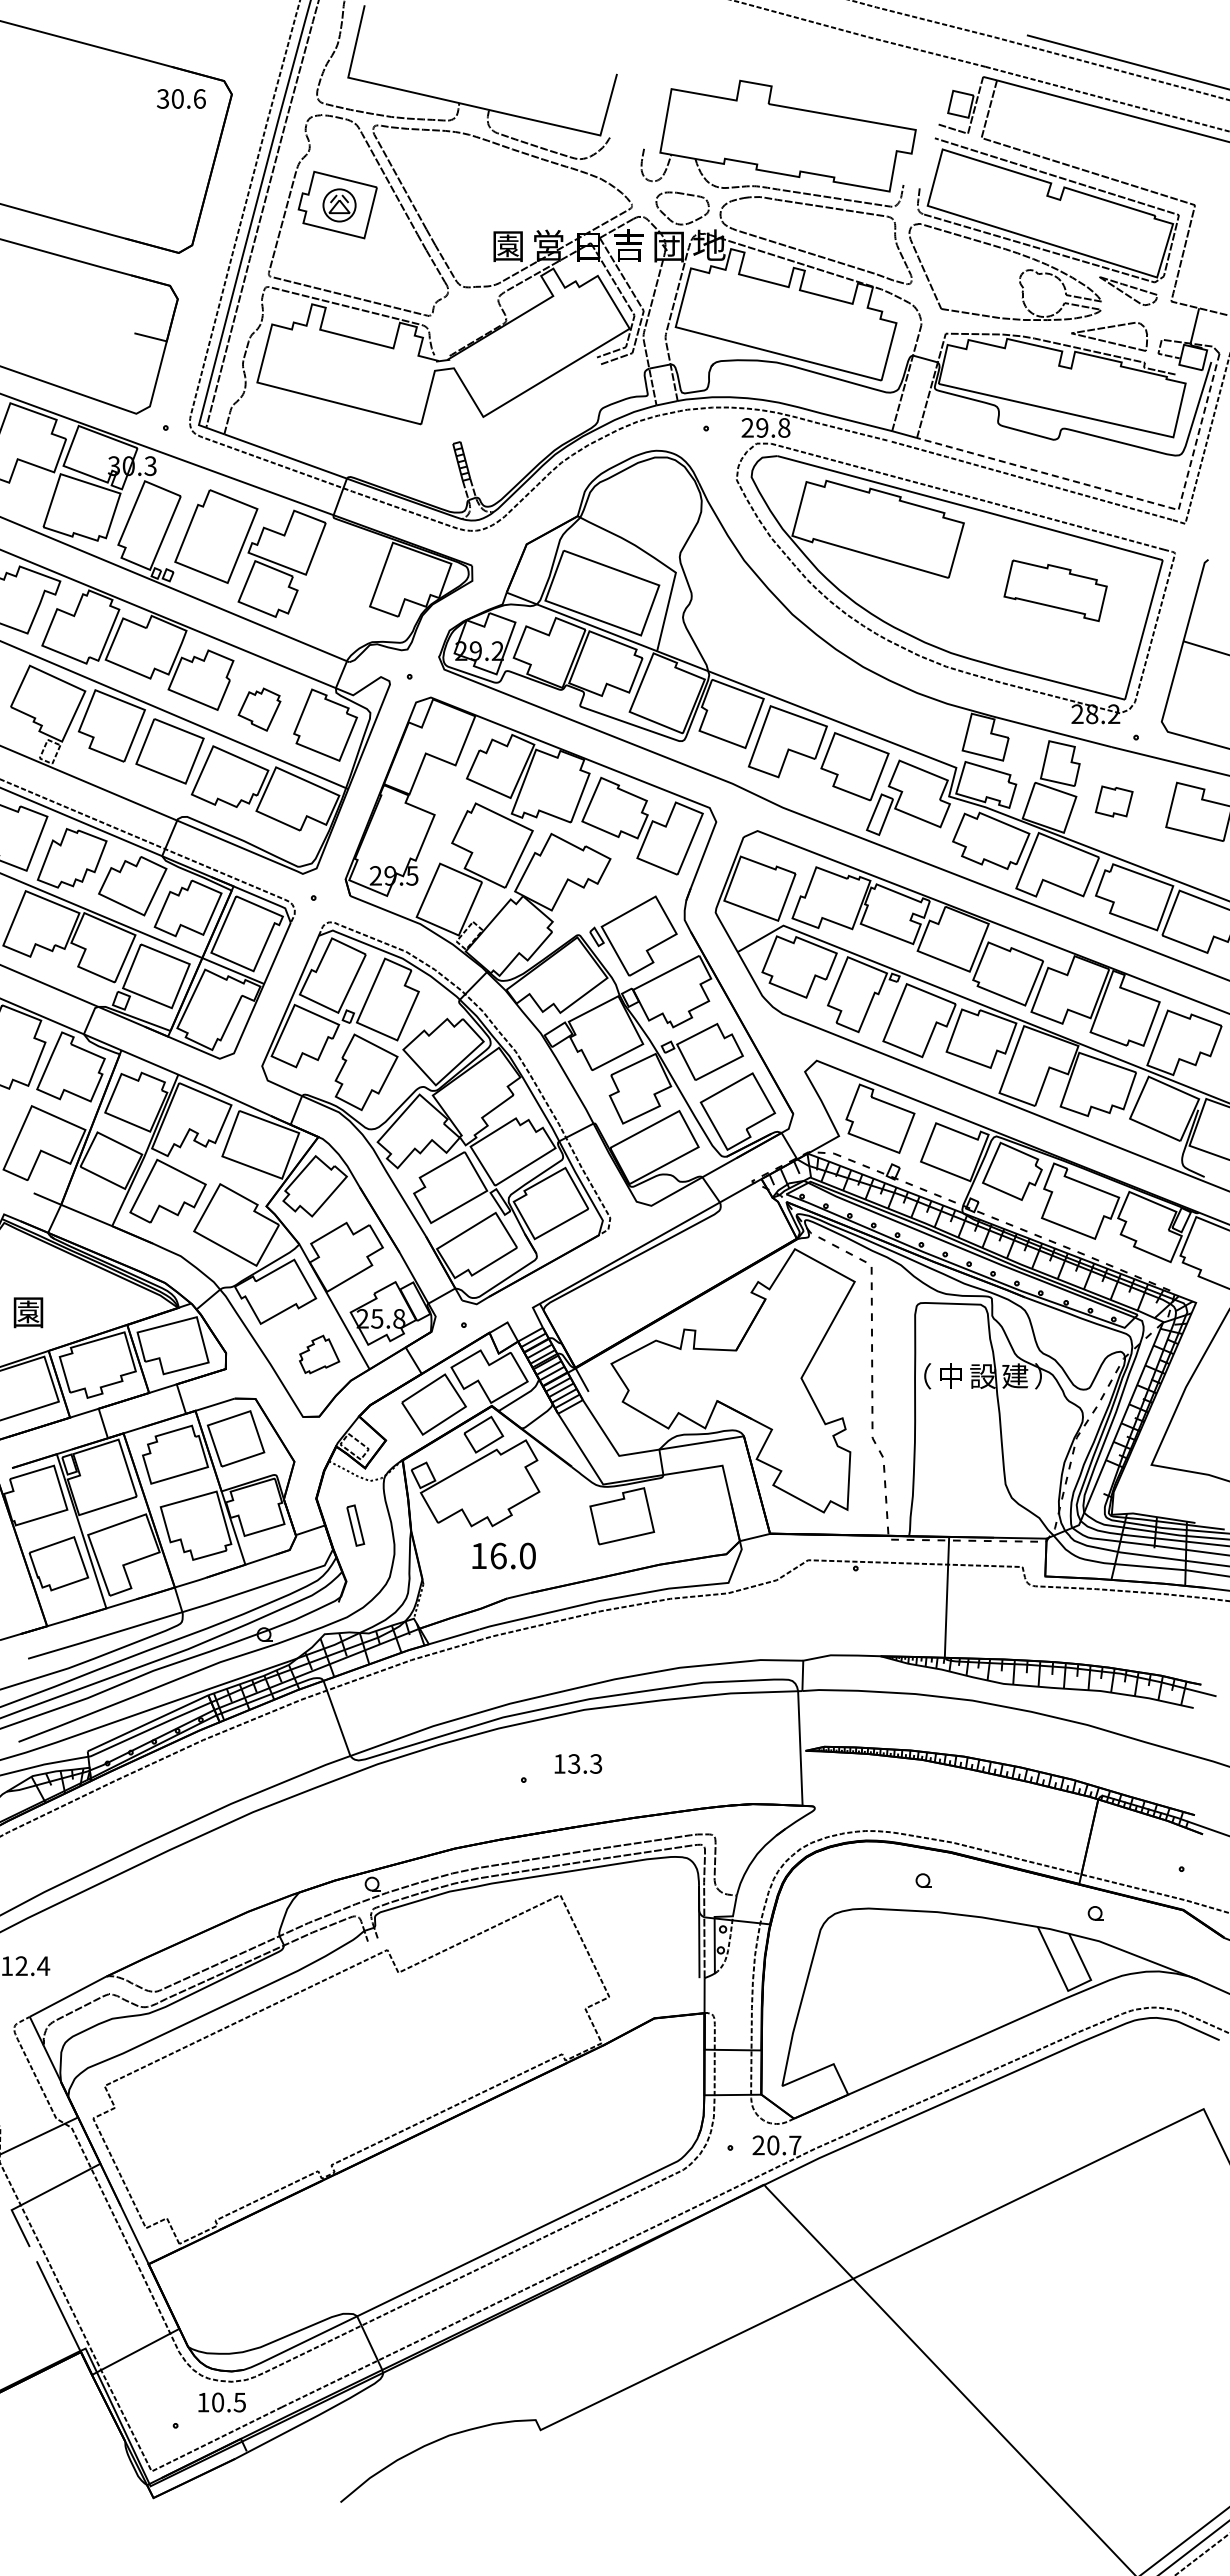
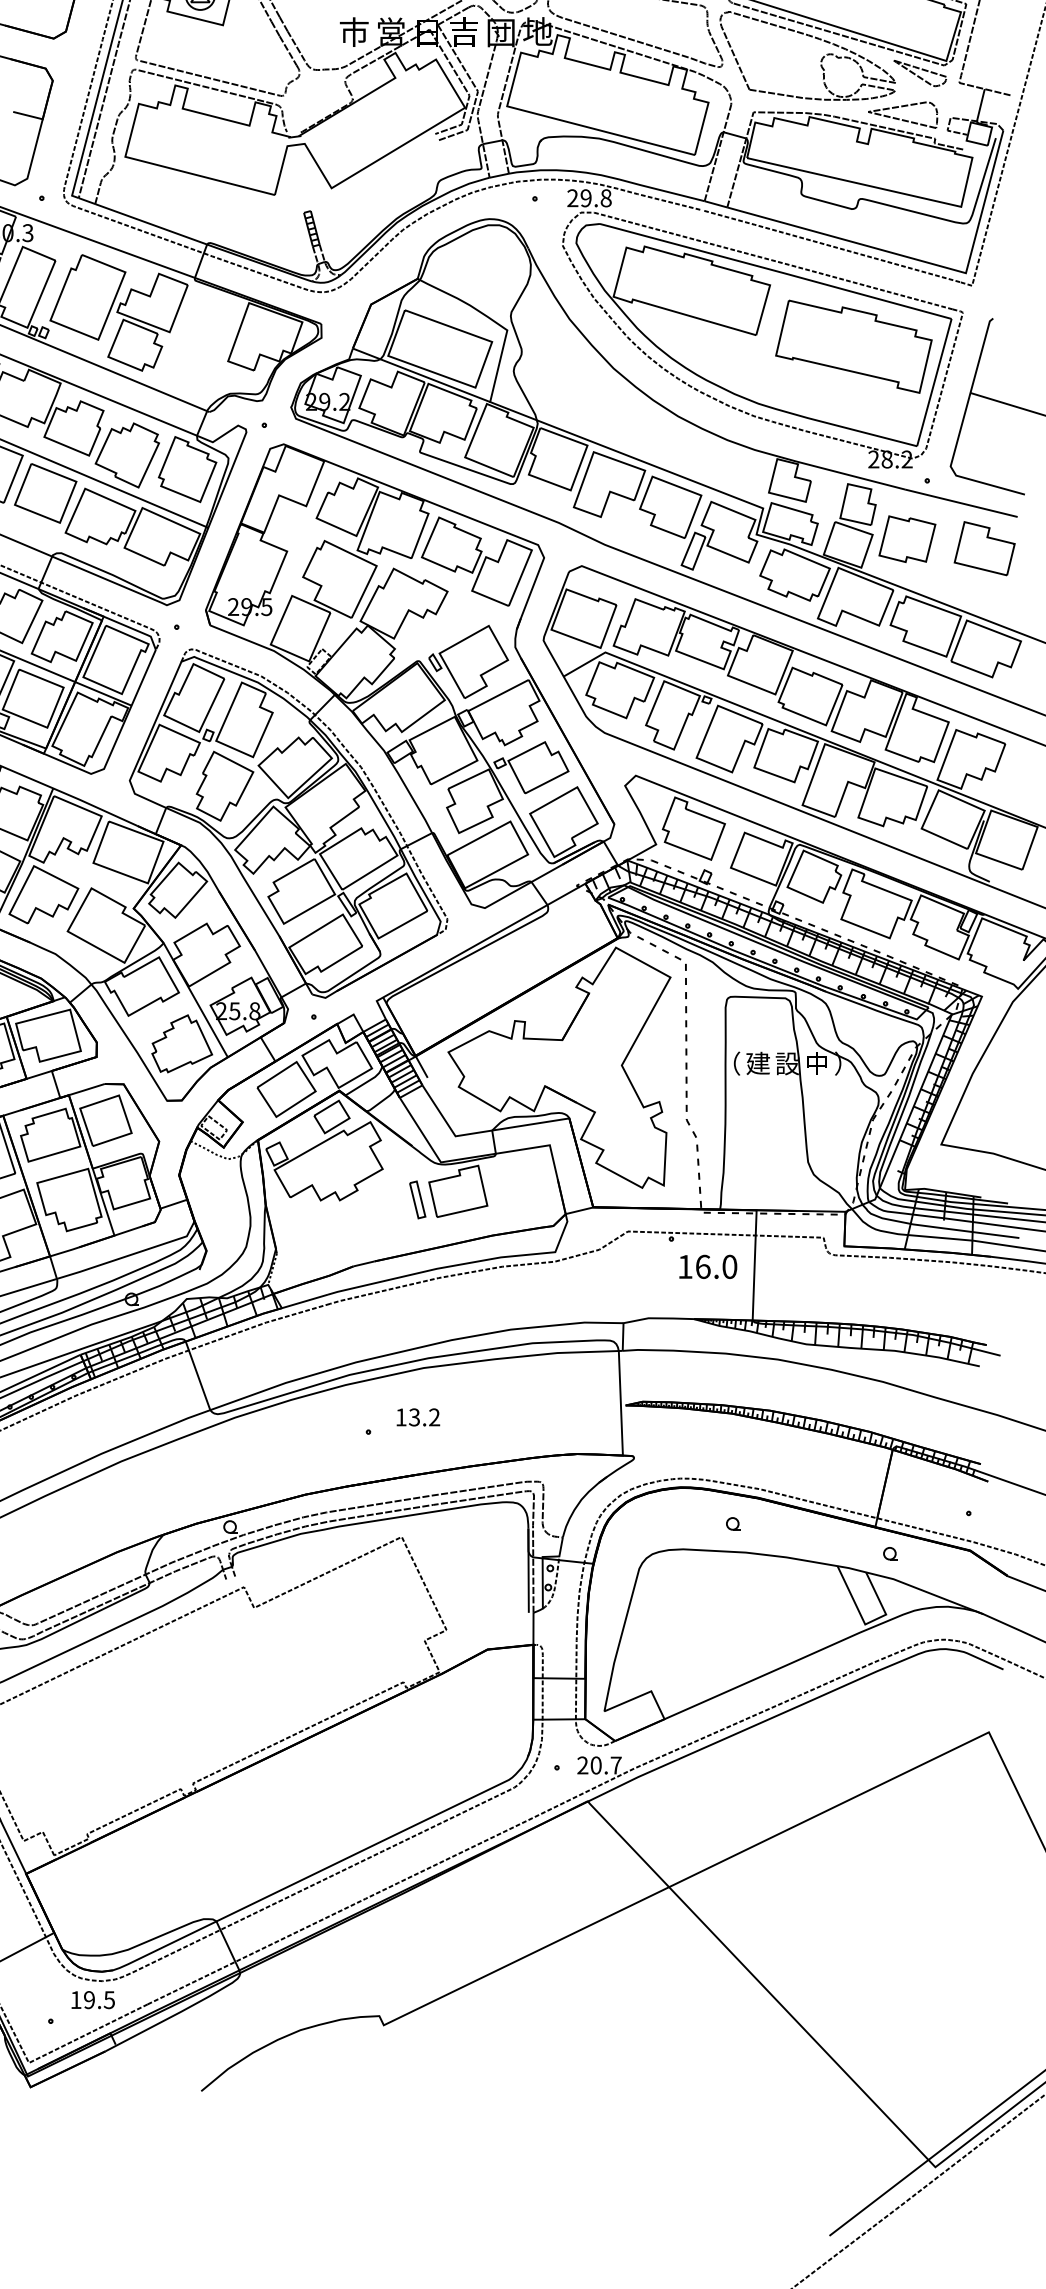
text: (507, 245) -> (353, 31), 園 -> 市
line: (1125, 495) -> (917, 259), dashed -> solid
part: (1055, 590) -> (853, 346), size x1.67
part: (259, 709) -> (127, 455), size x1.67
part: (1113, 801) -> (906, 539), size x1.67
part: (319, 1354) -> (182, 1043), size x1.67
text: (950, 1375) -> (757, 1062), 中 -> 建
text: (1015, 1375) -> (817, 1062), 建 -> 中
part: (355, 1525) -> (417, 1199), moved
text: (503, 1555) -> (707, 1266), moved
text: (596, 1763) -> (434, 1416), 13.3 -> 13.2
text: (218, 2402) -> (89, 2000), 10.5 -> 19.5

